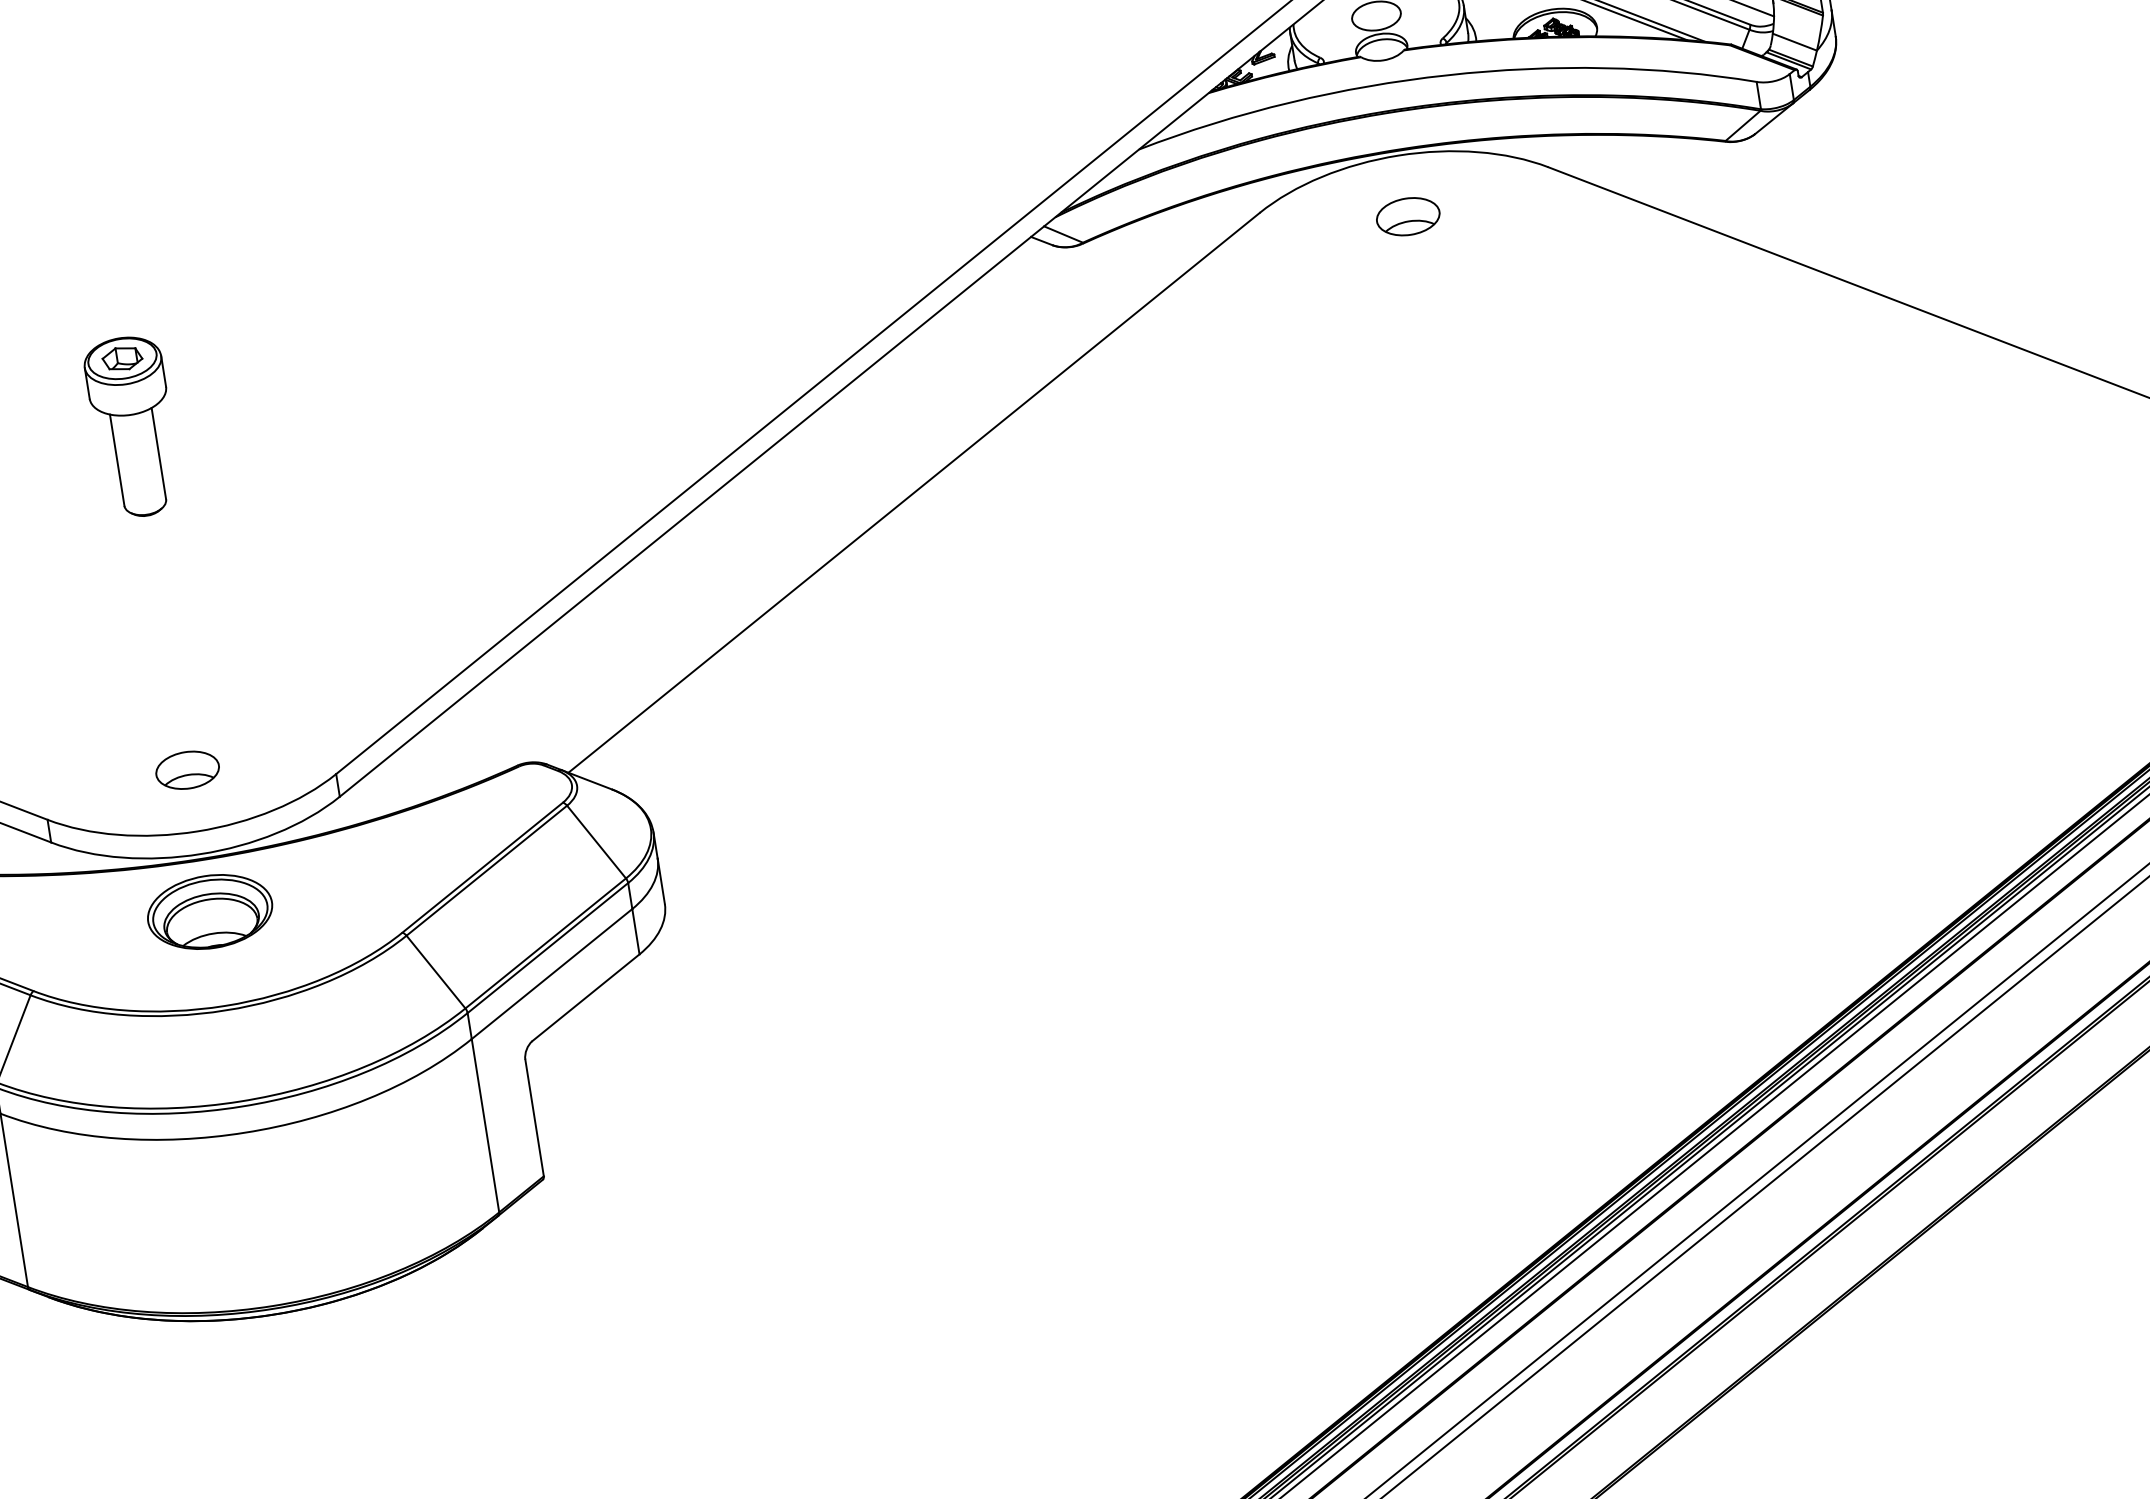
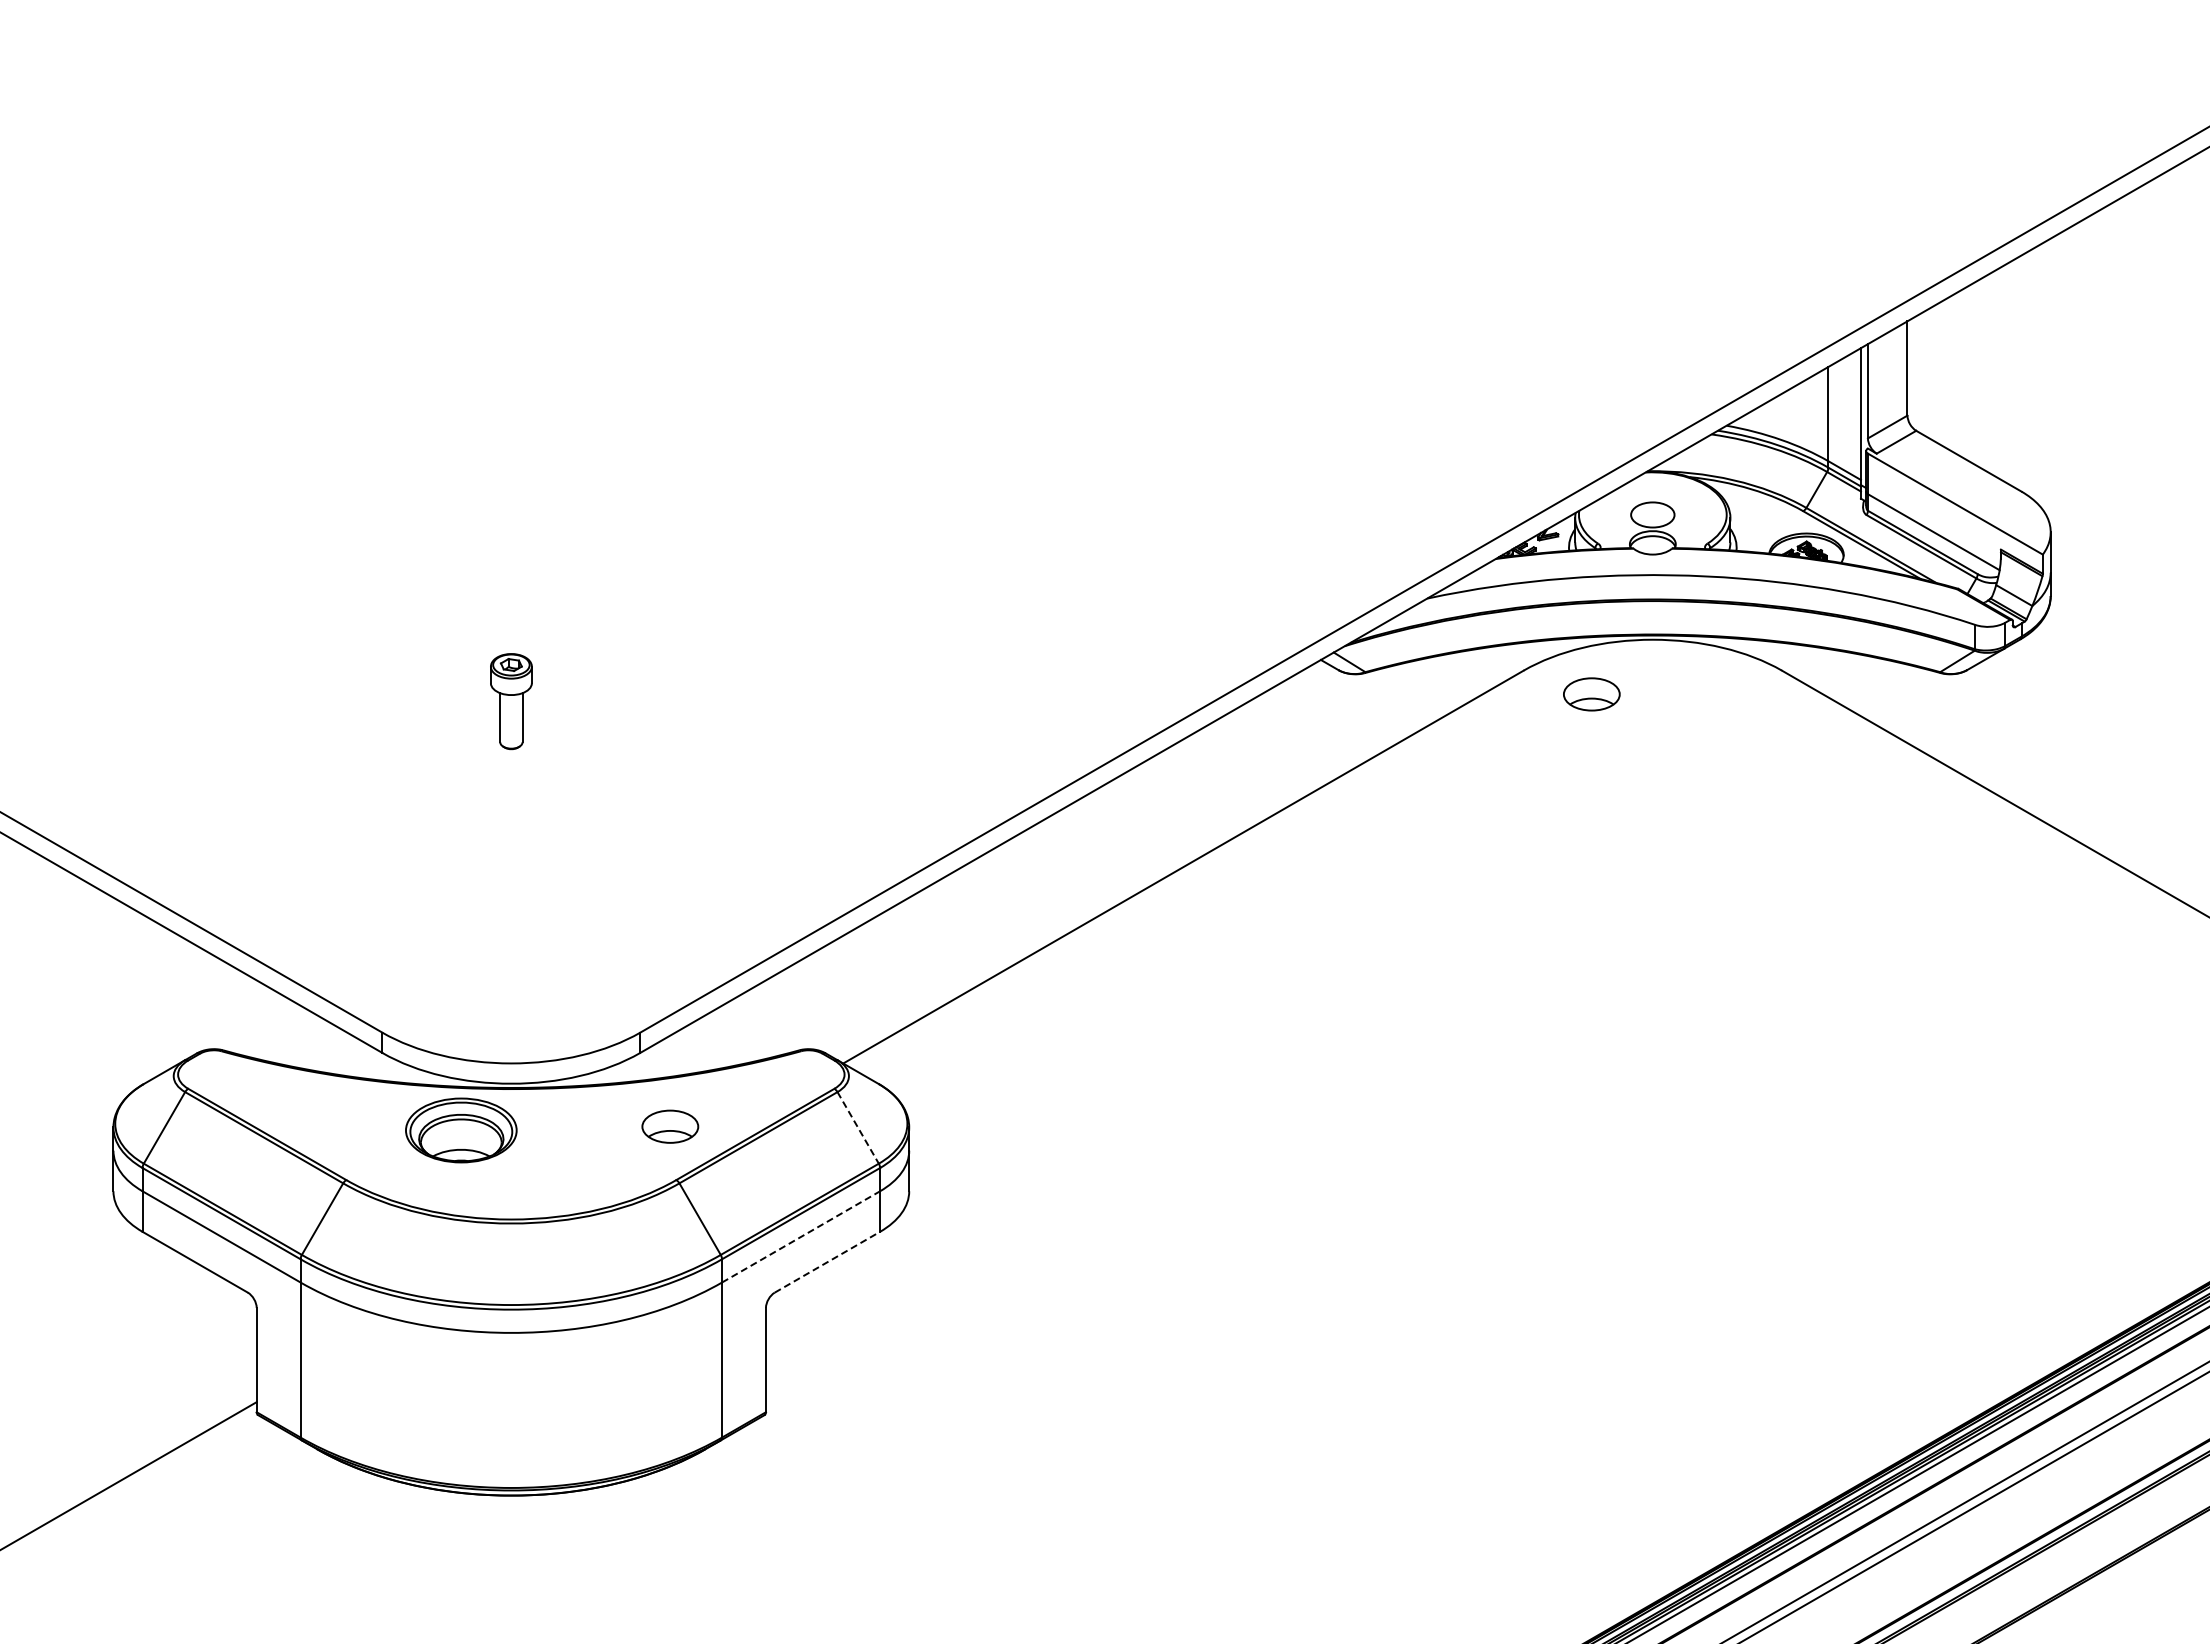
part: (1407, 216) -> (1591, 694), moved
part: (133, 426) -> (511, 701), size x0.6
part: (187, 769) -> (670, 1126), moved
line: (597, 842) -> (858, 1128), solid -> dashed
part: (210, 911) -> (461, 1130), moved
line: (552, 973) -> (801, 1236), solid -> dashed
line: (586, 998) -> (827, 1262), solid -> dashed

